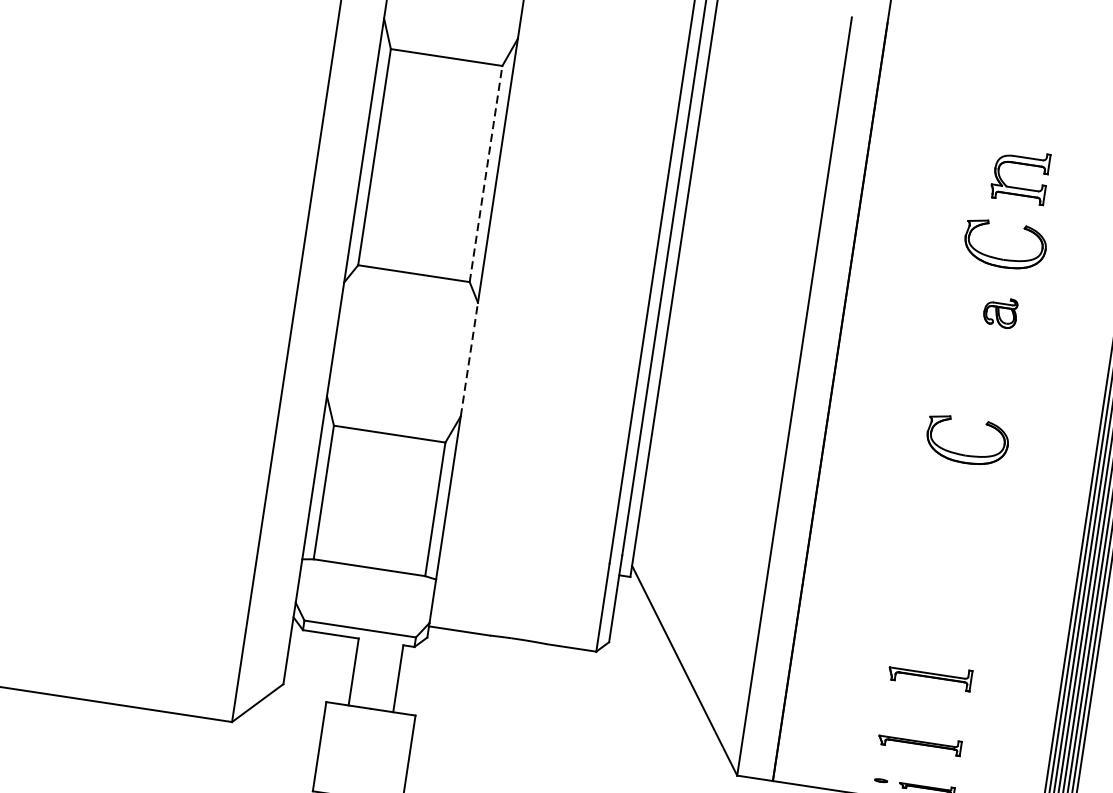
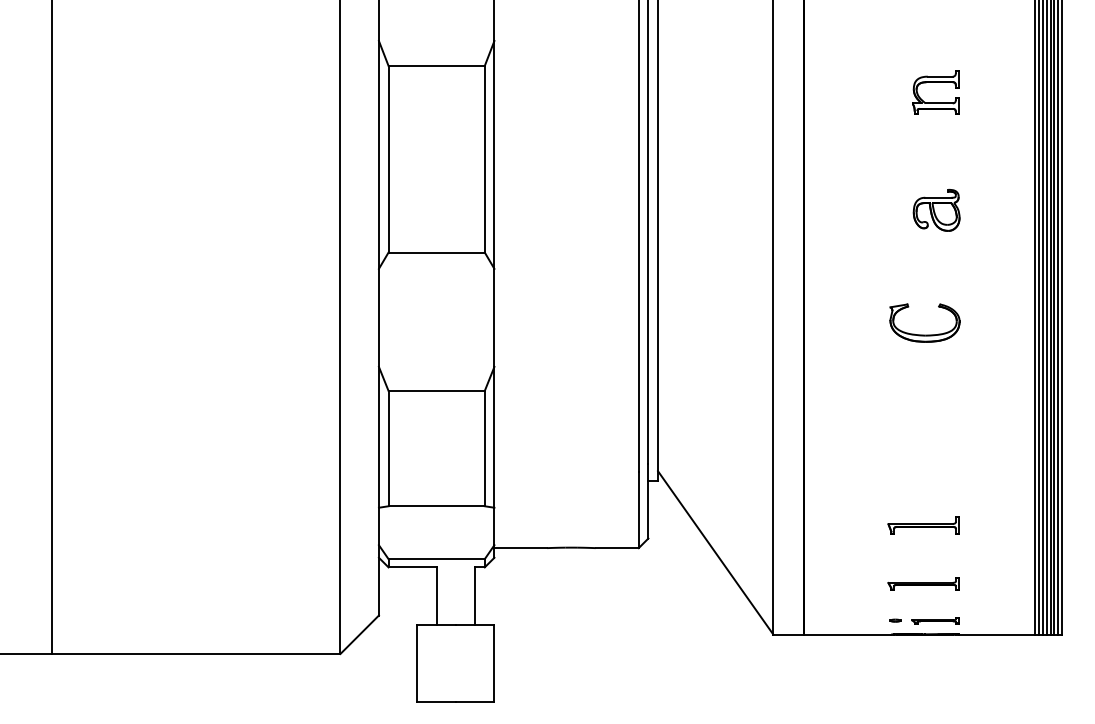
line: (485, 173) -> (484, 158), dashed -> solid
part: (1002, 258) -> (931, 164), removed
part: (1000, 312) -> (936, 210), size x1.67
line: (469, 359) -> (494, 317), dashed -> solid

